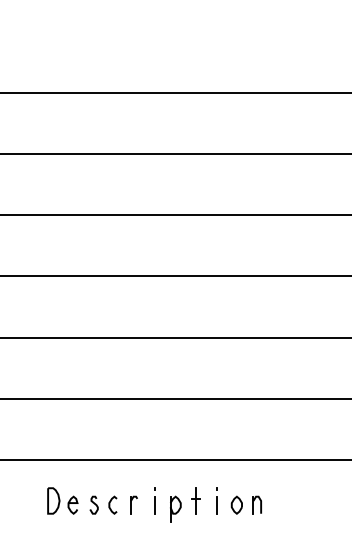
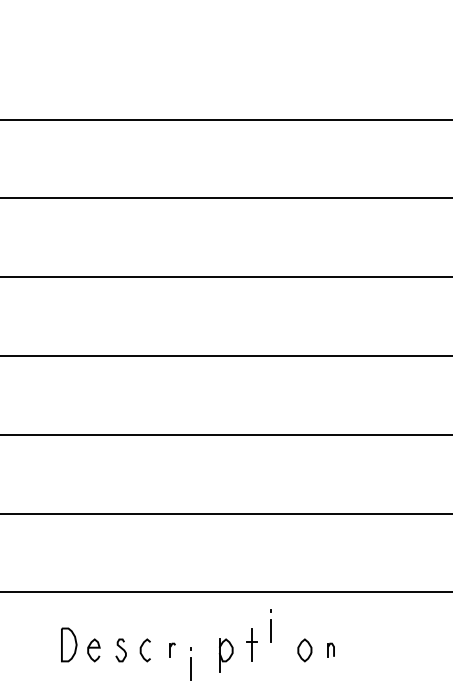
line: (155, 500) -> (190, 663), moved
line: (216, 500) -> (270, 625), moved
part: (134, 504) -> (172, 649), size x0.6
part: (256, 504) -> (330, 649), size x0.6

